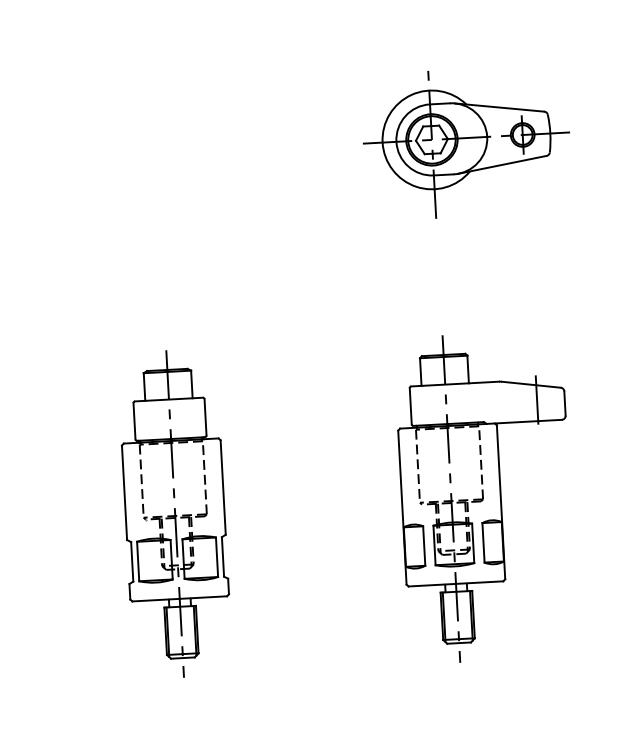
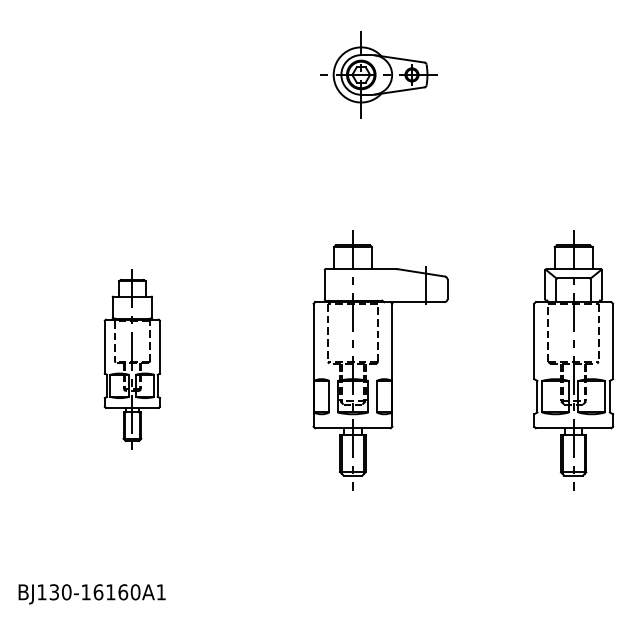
part: (466, 142) -> (380, 77), size x0.7
part: (175, 514) -> (132, 360), size x0.7

